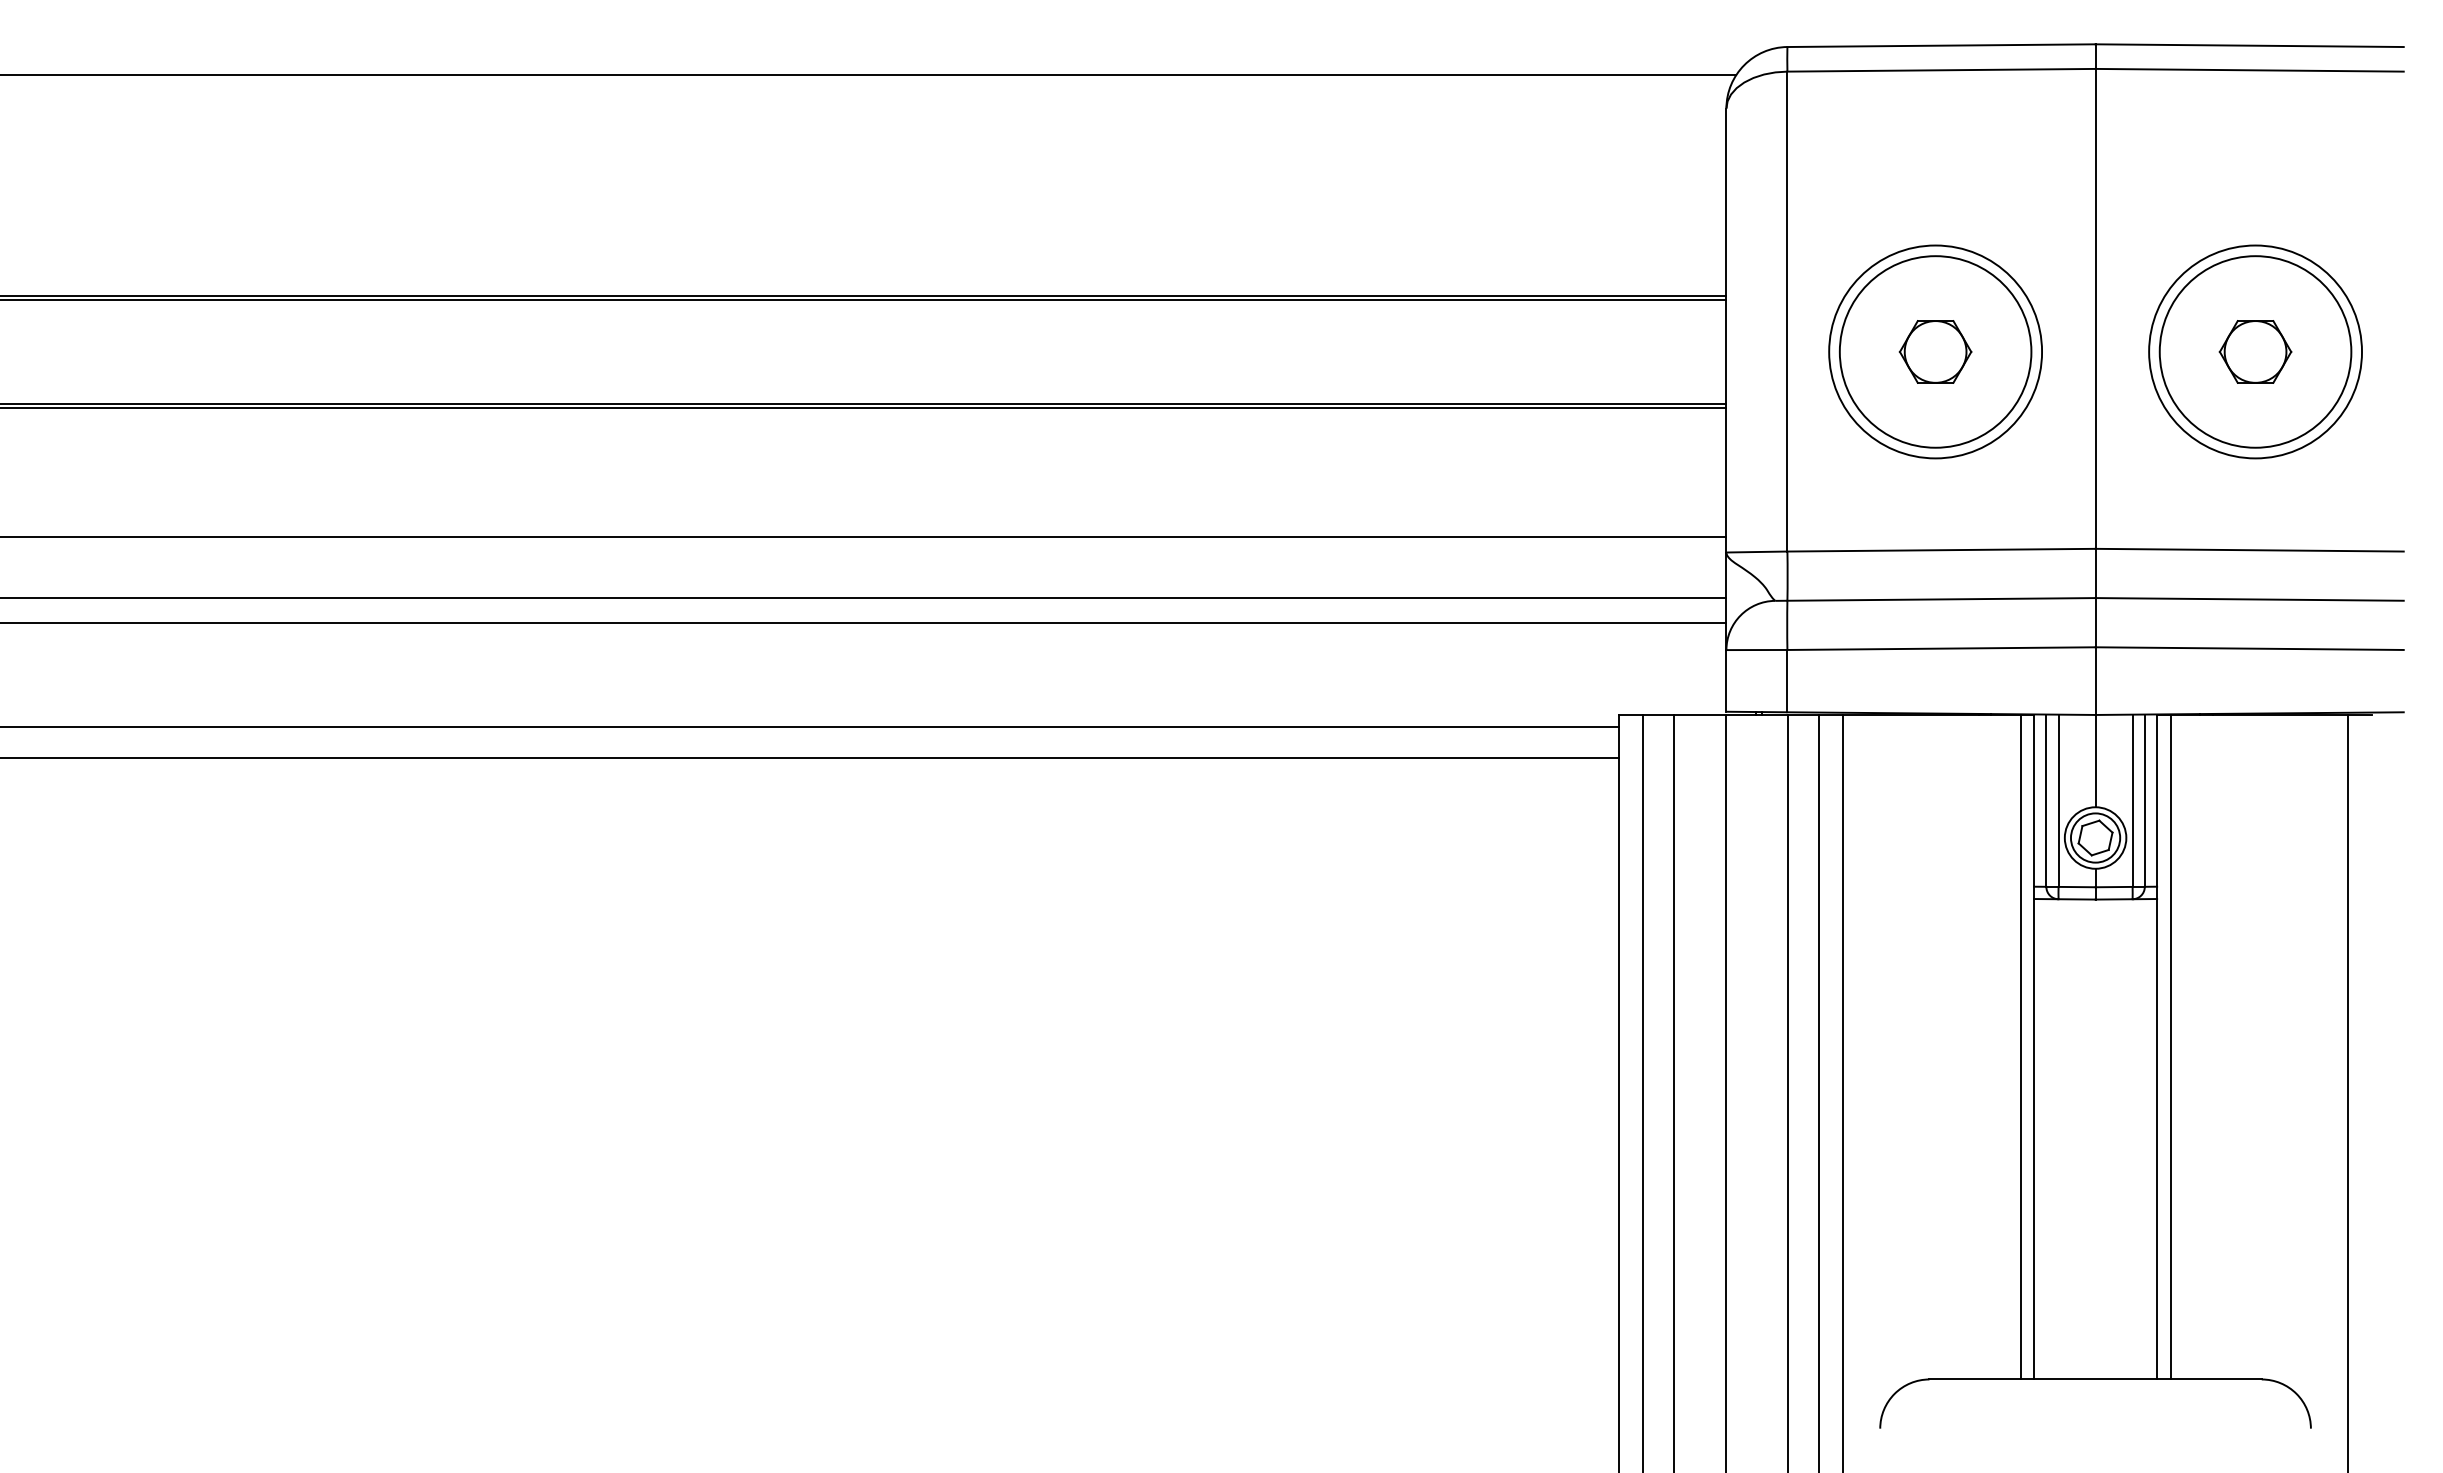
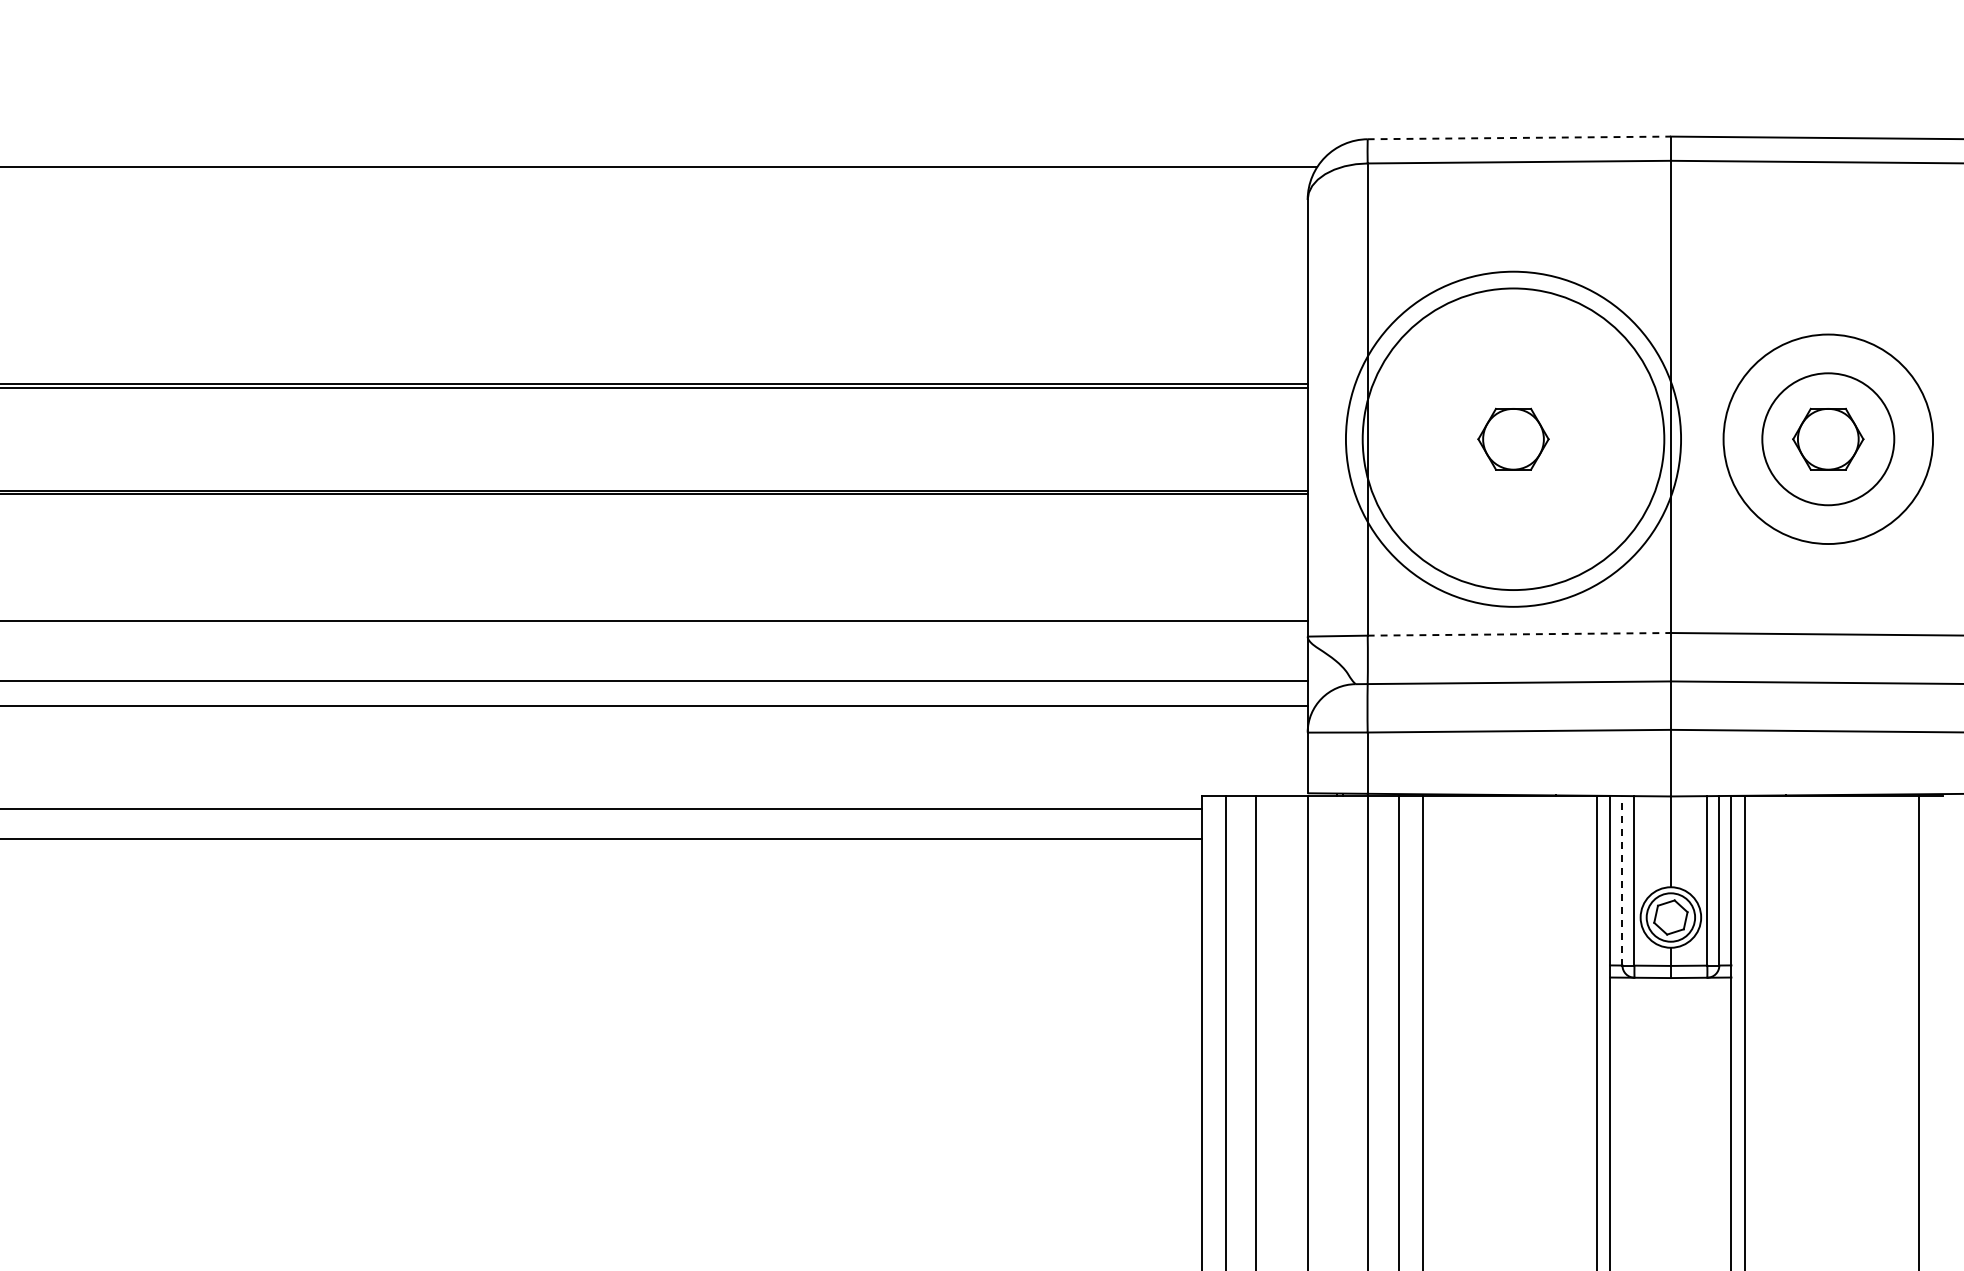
line: (1942, 45) -> (1520, 137), solid -> dashed
circle: (1935, 351) -> (1513, 438), size x1.6
circle: (1935, 351) -> (1513, 438), size x1.6
circle: (2255, 351) -> (1828, 438), size x0.7
line: (1942, 550) -> (1520, 634), solid -> dashed
line: (2046, 800) -> (1622, 880), solid -> dashed

